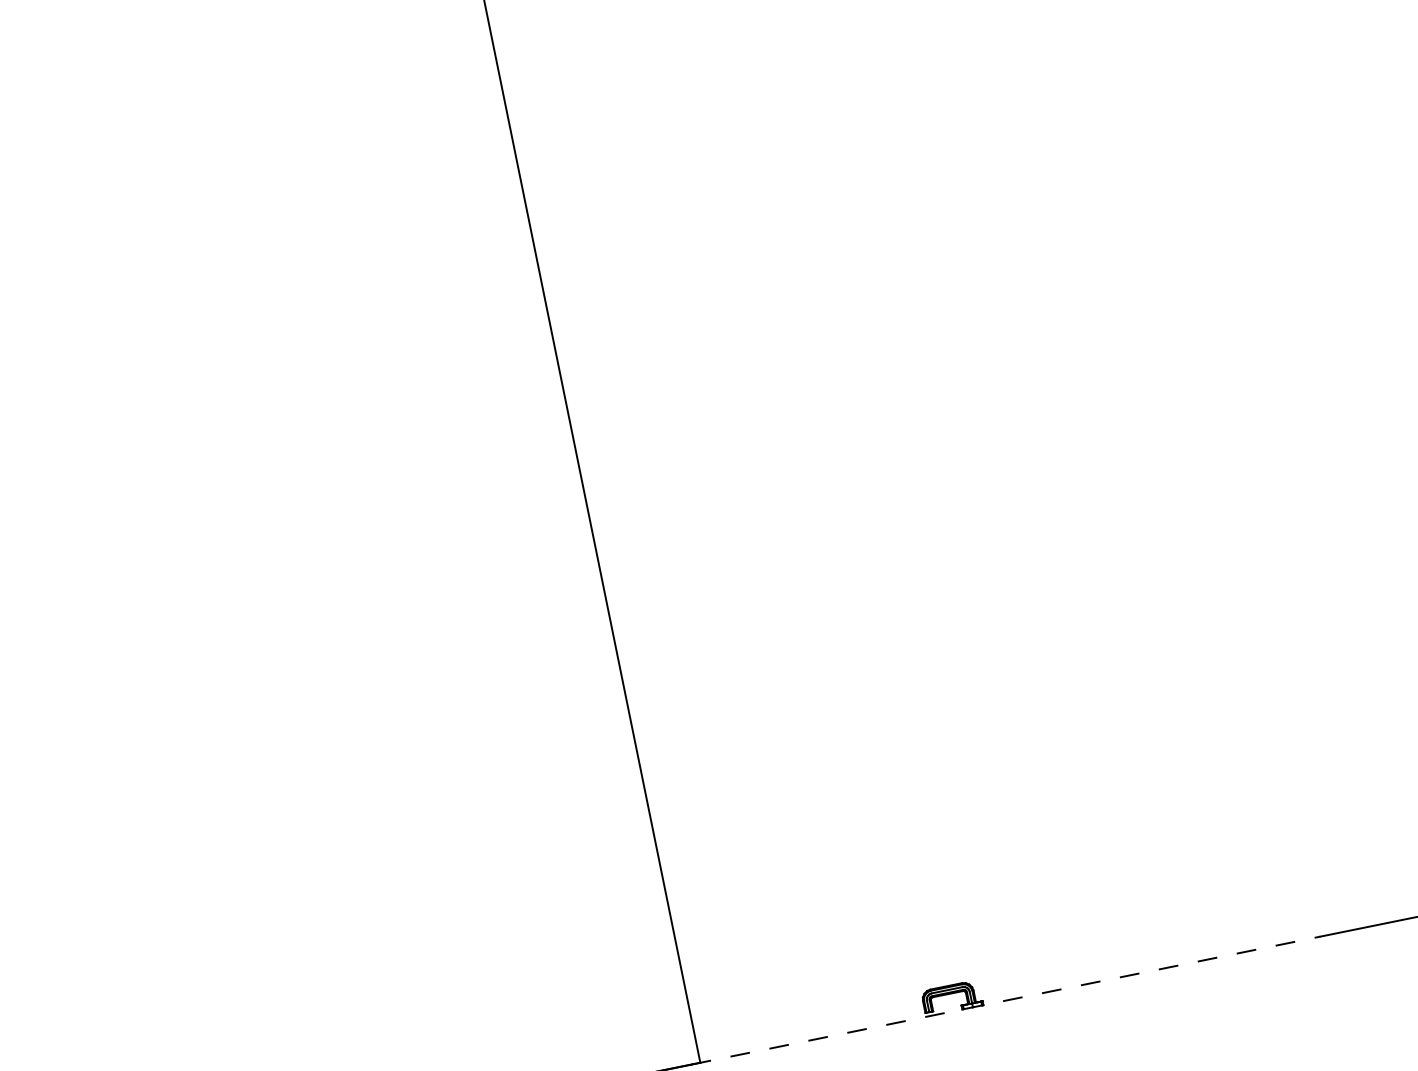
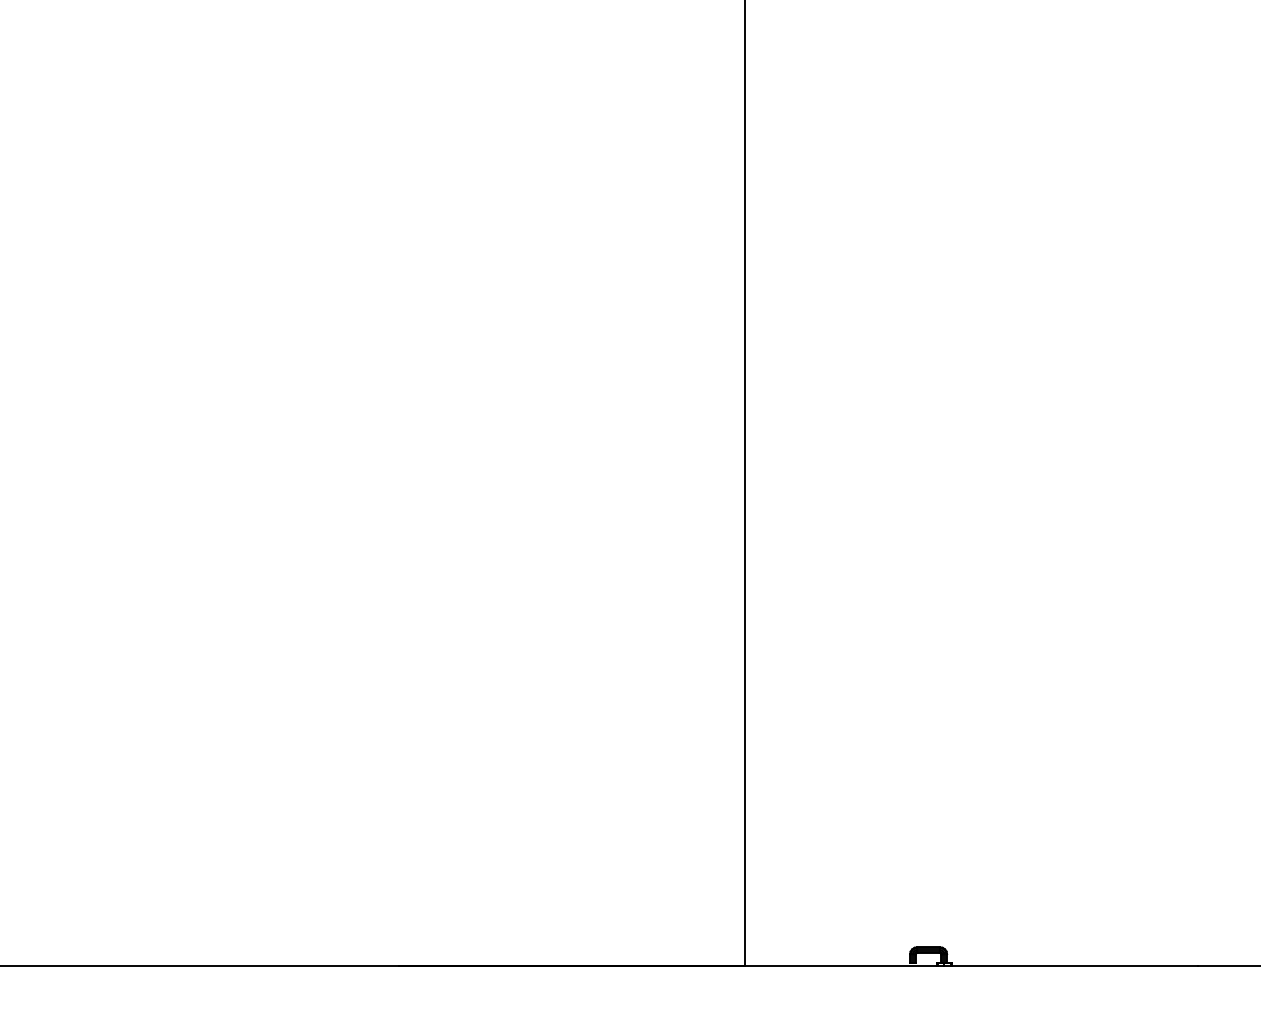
line: (1006, 1000) -> (968, 965), dashed -> solid

